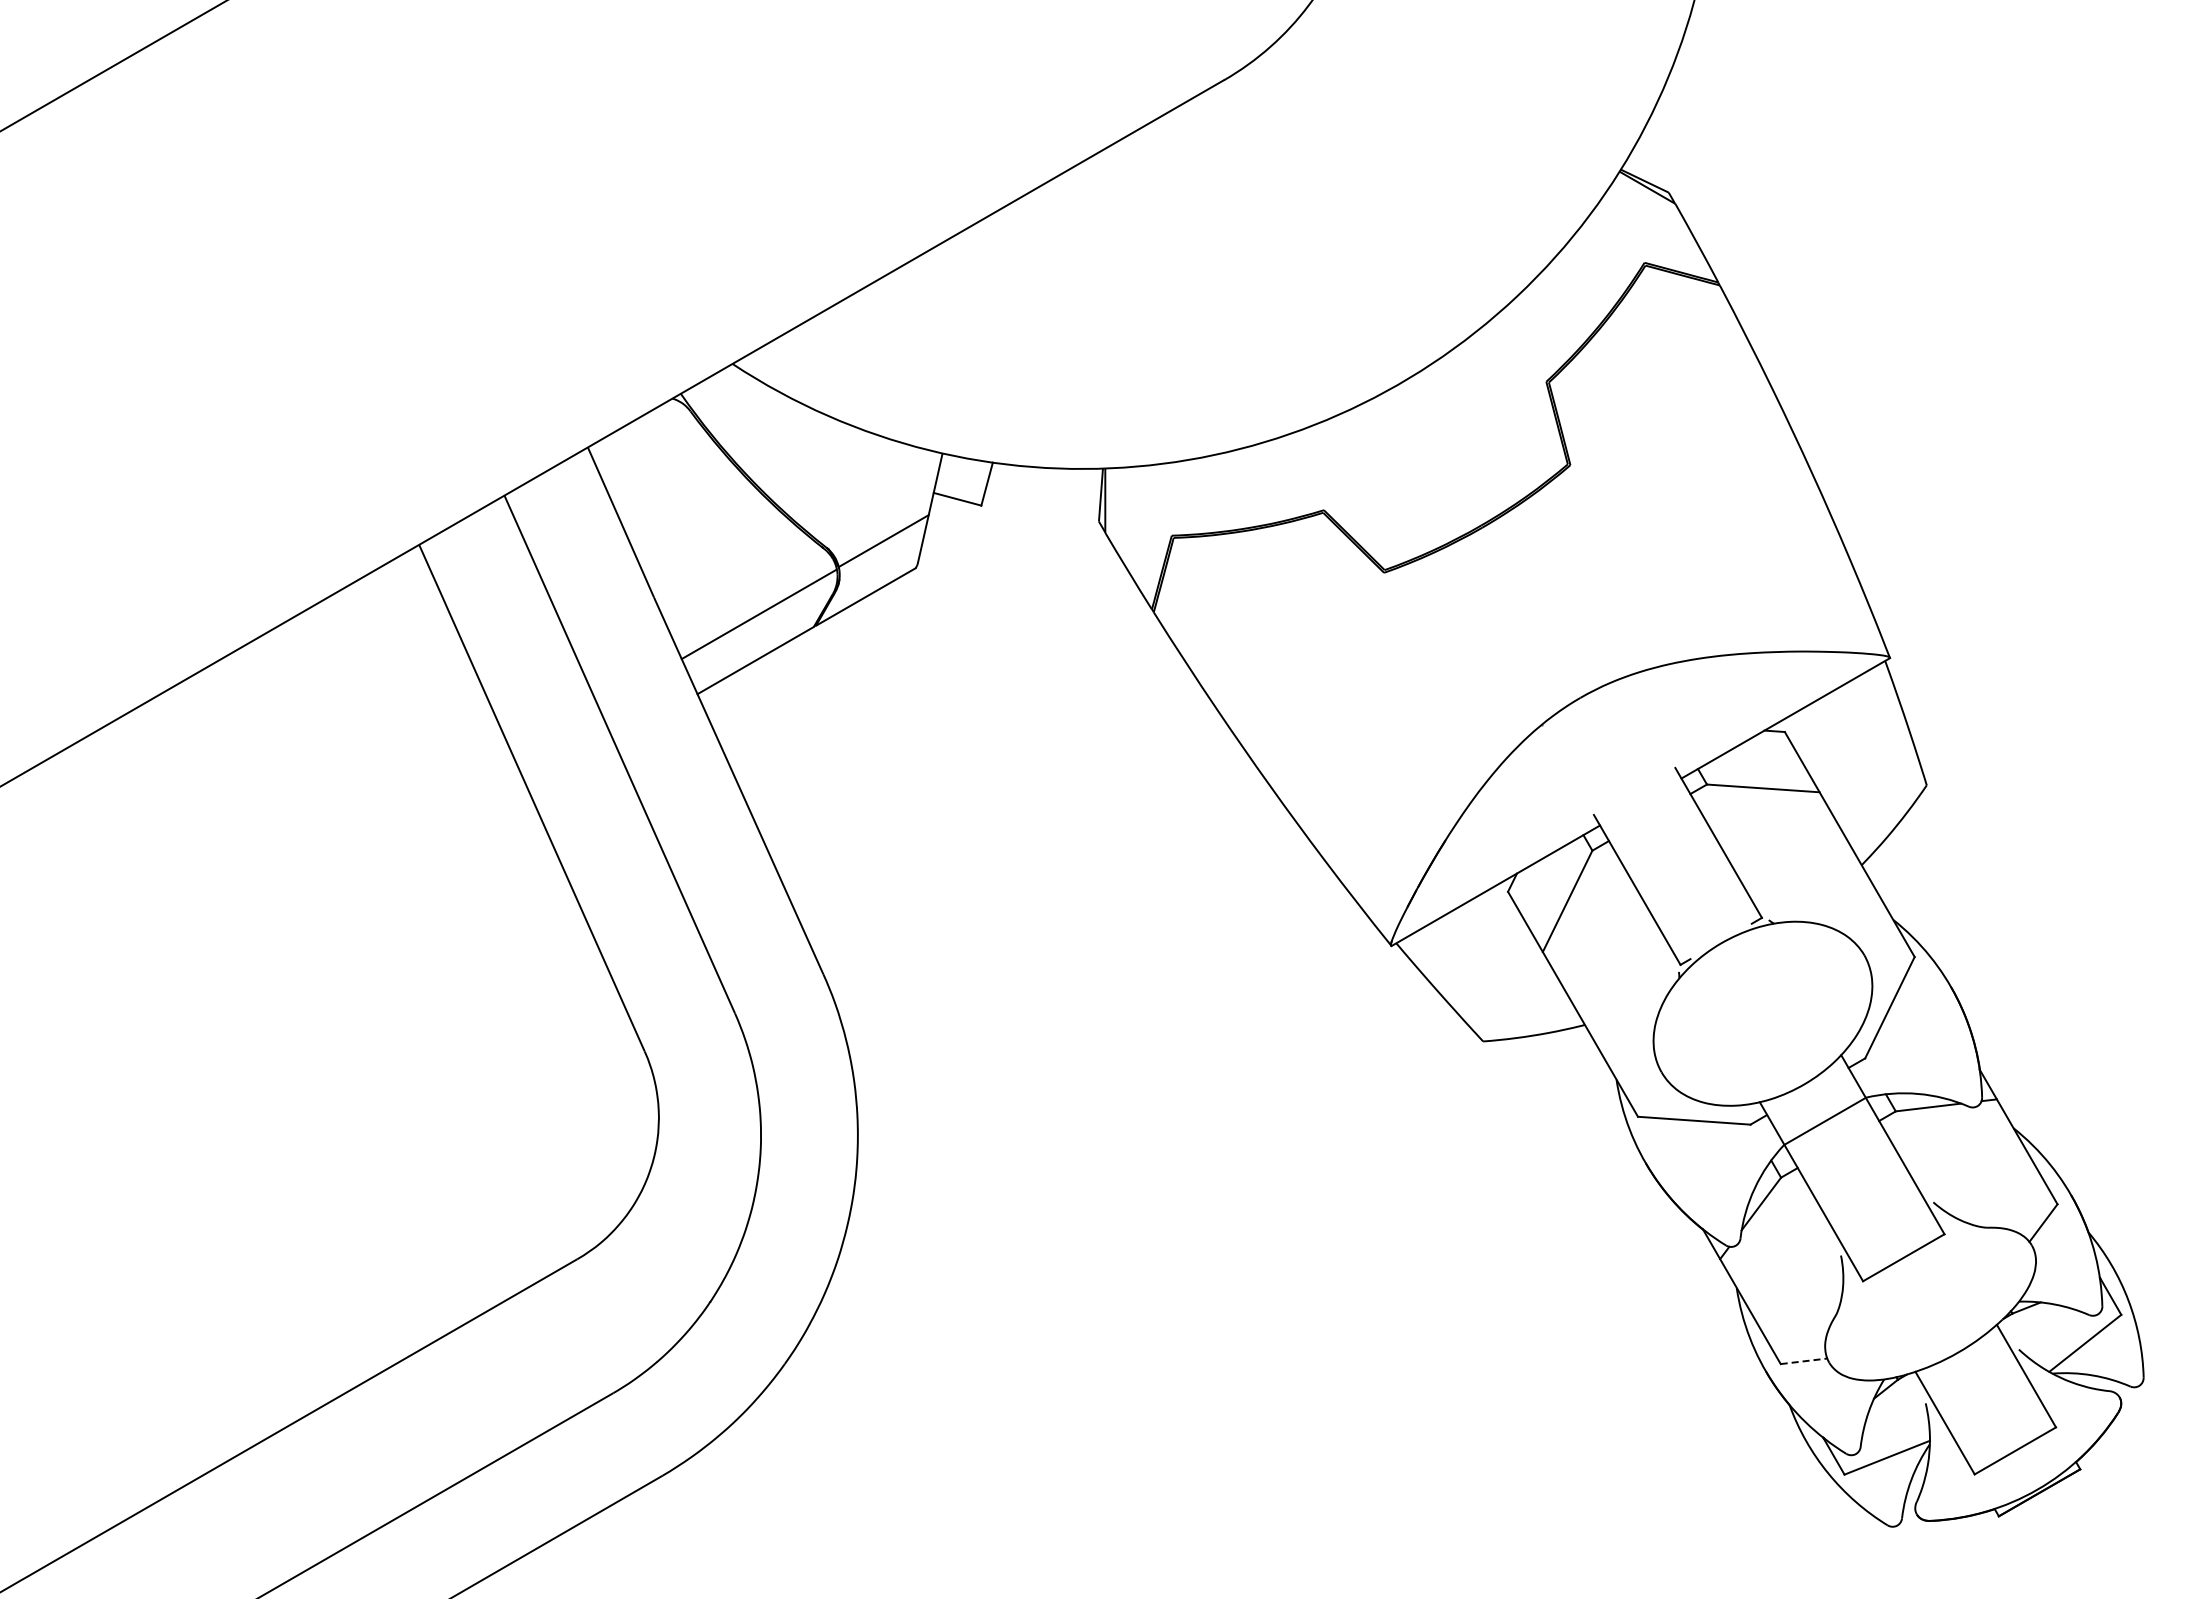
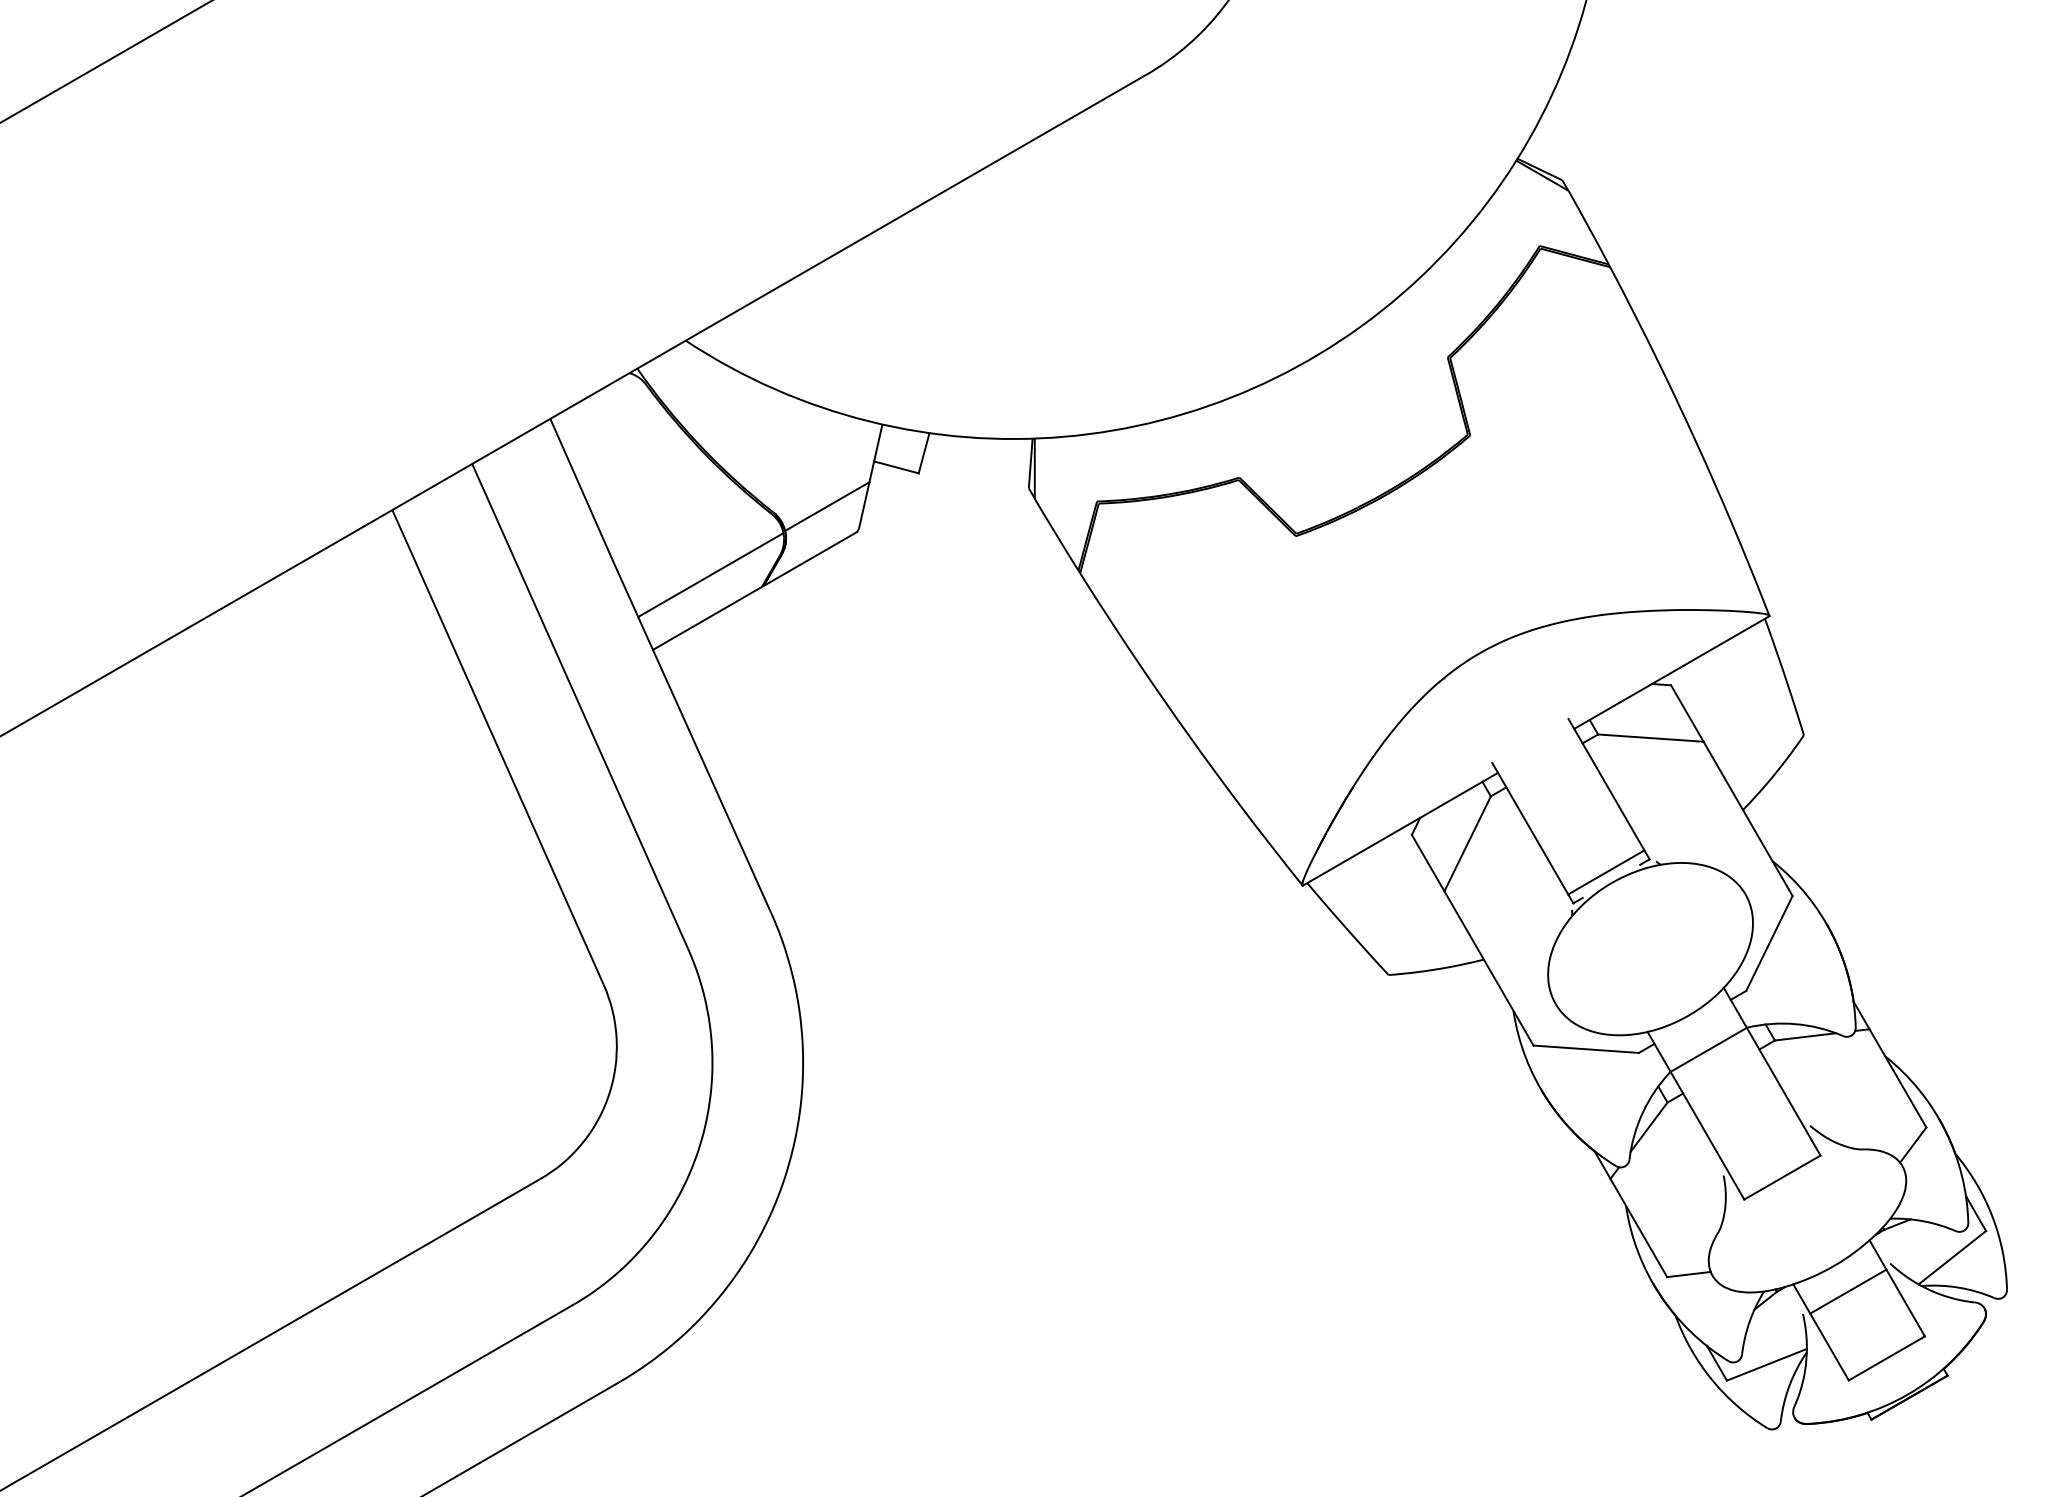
line: (1715, 931) -> (1606, 872), added
line: (1804, 1361) -> (1689, 1274), dashed -> solid
line: (1973, 1379) -> (1847, 1291), added

